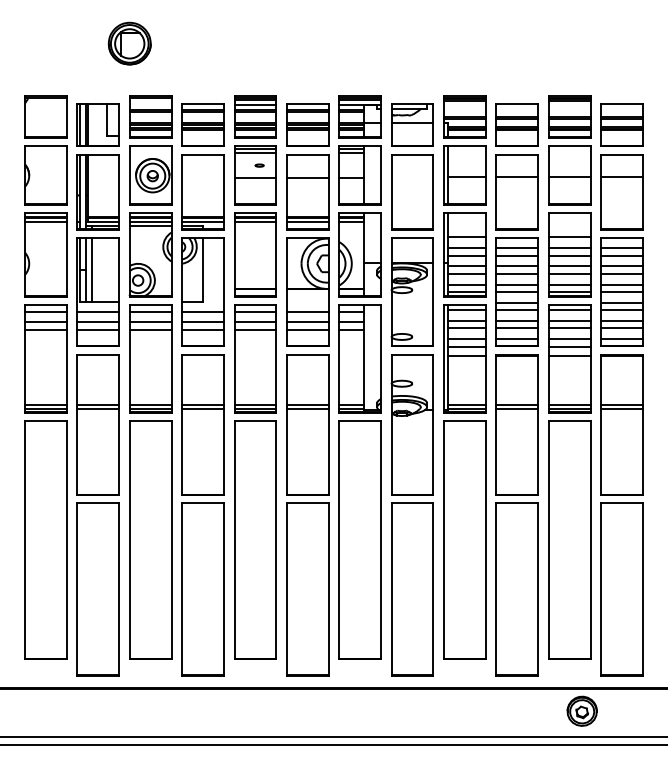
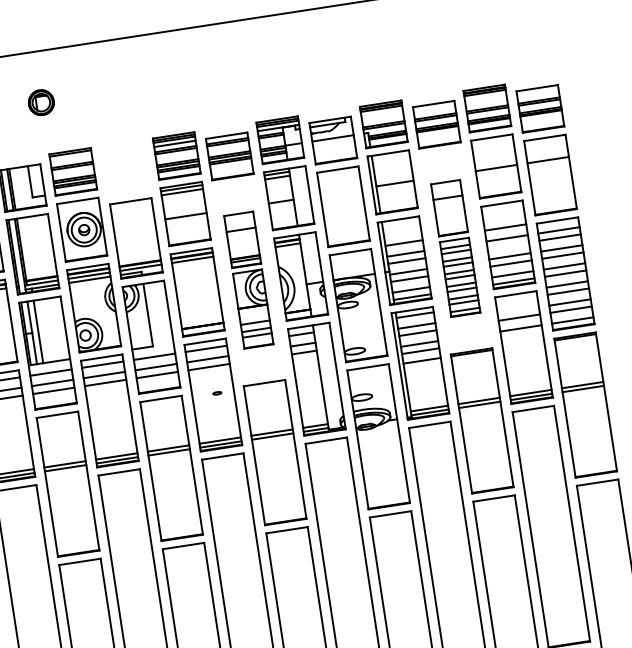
part: (129, 43) -> (41, 102), size x0.6
part: (202, 124) -> (125, 171), removed
part: (259, 165) -> (217, 393), moved
part: (307, 250) -> (248, 280), size x0.7
part: (516, 250) -> (455, 248), size x0.7
line: (569, 255) -> (508, 245), removed
line: (569, 310) -> (516, 299), removed
line: (569, 321) -> (518, 310), removed
line: (569, 346) -> (521, 335), removed
line: (569, 356) -> (523, 345), removed

